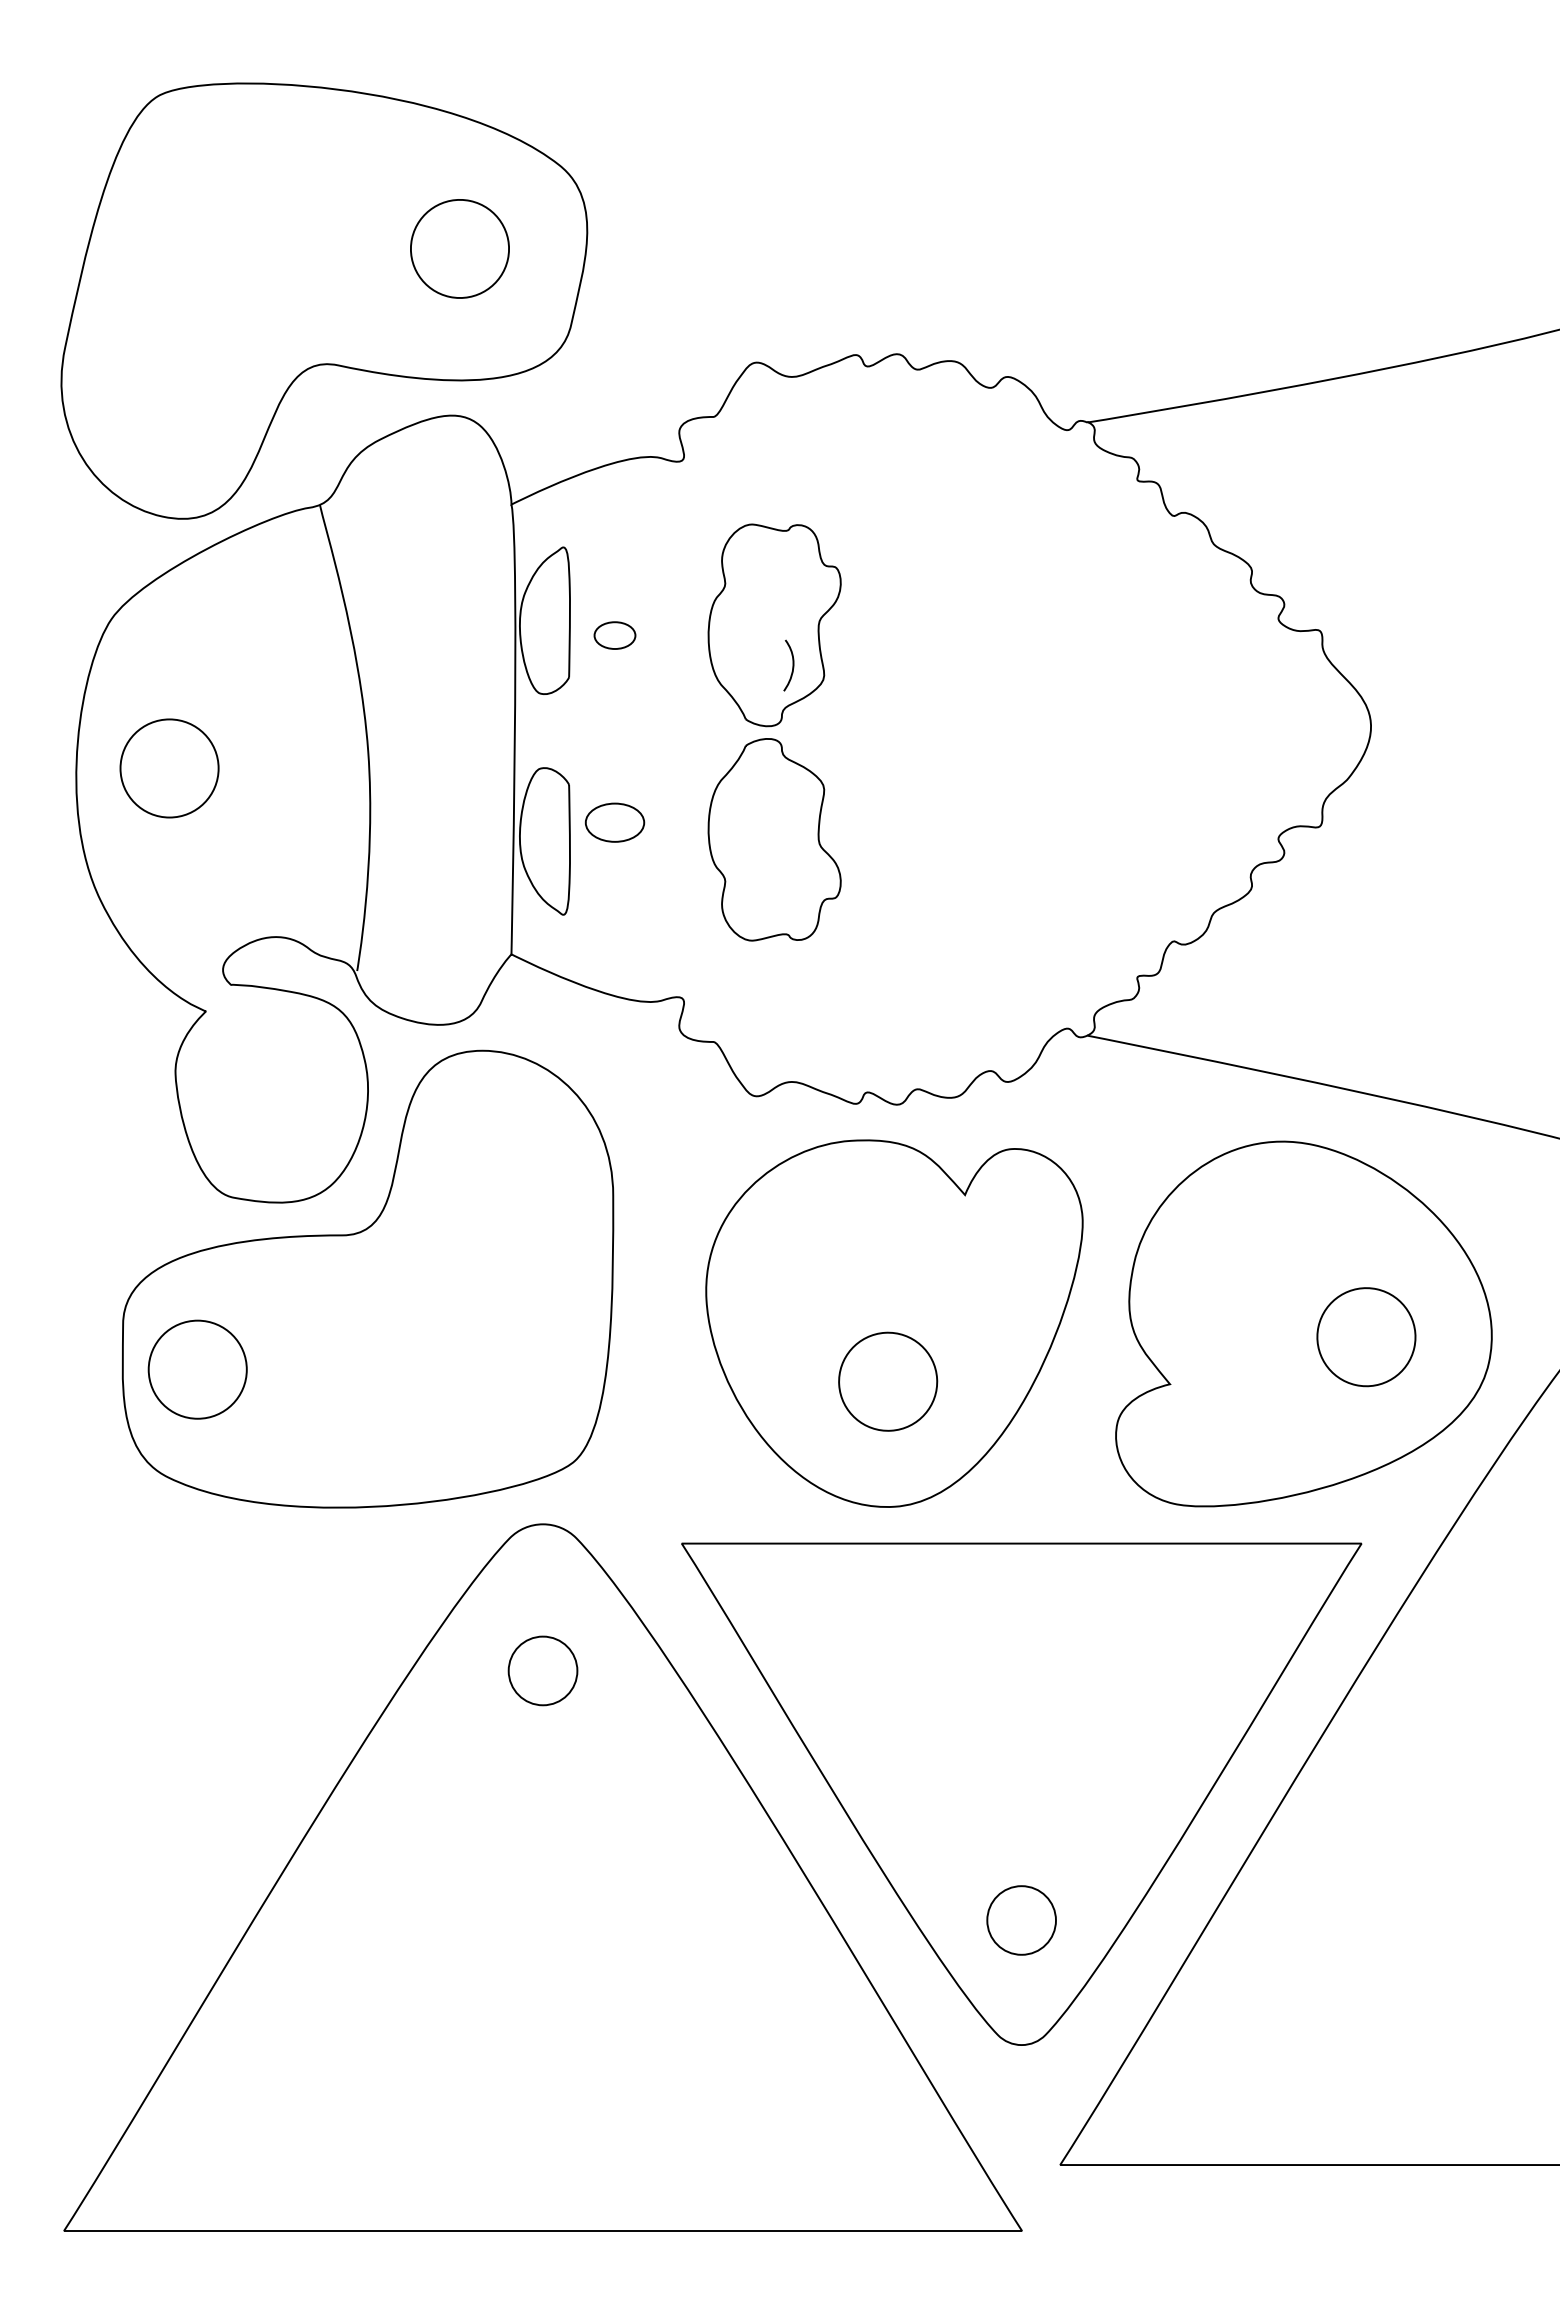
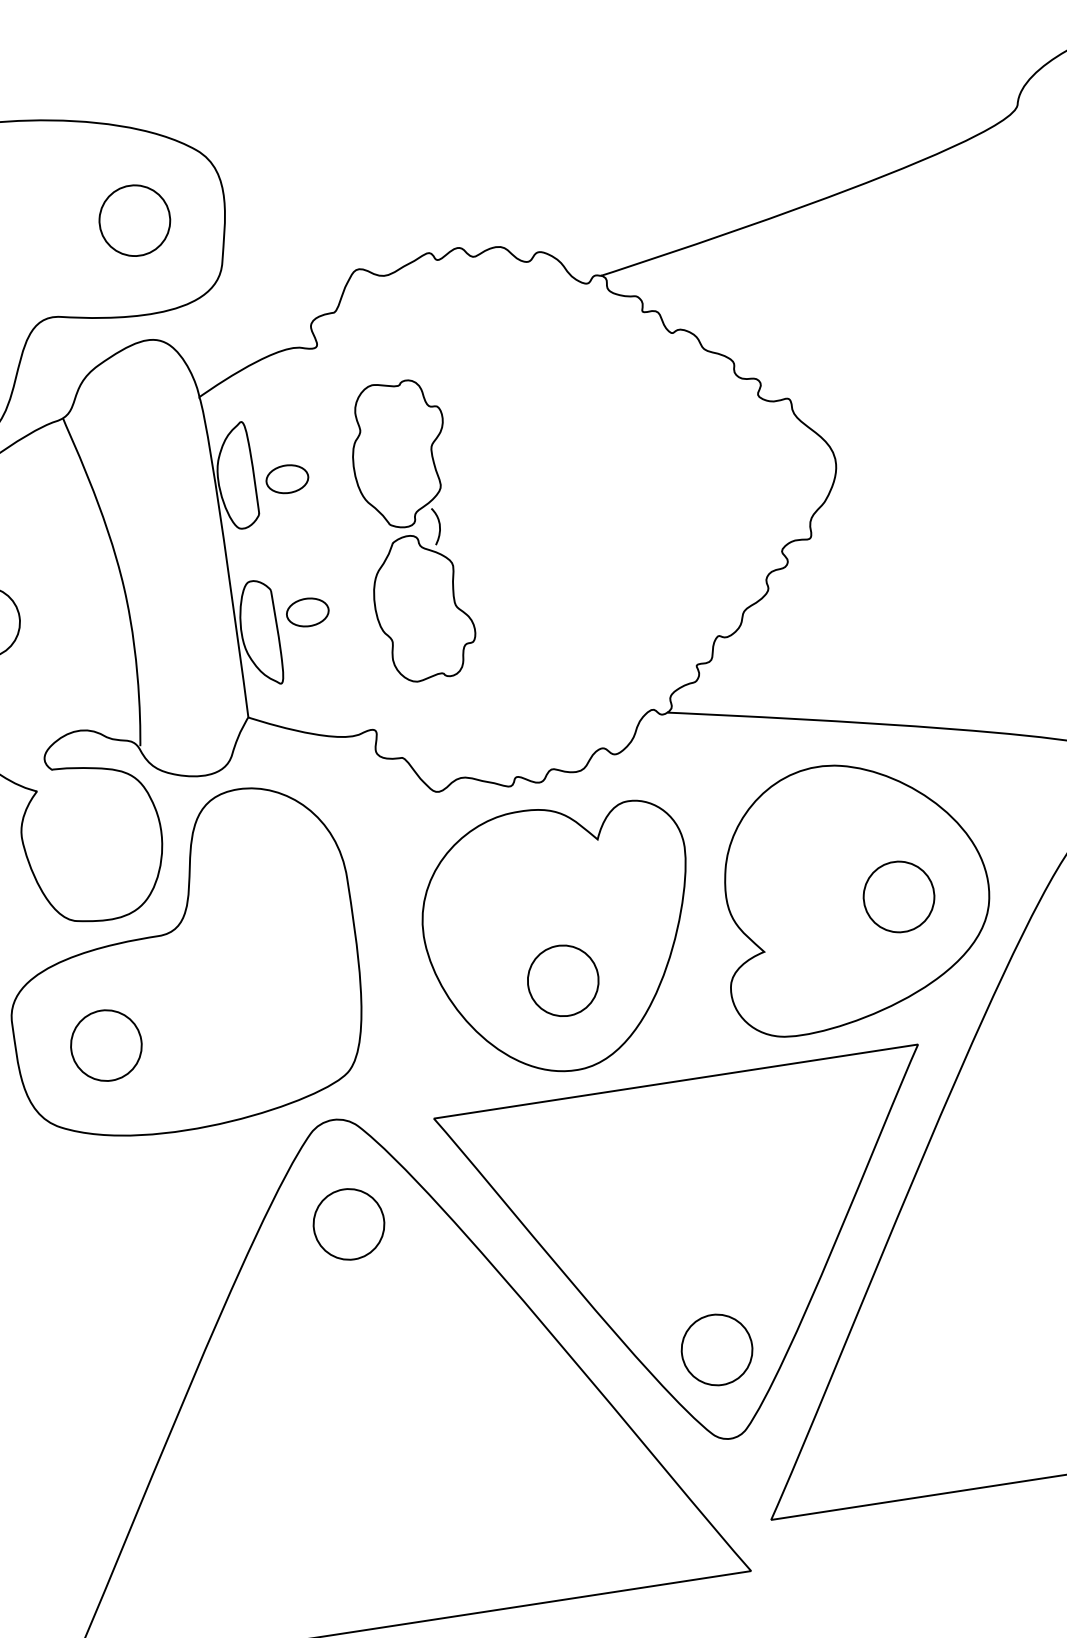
part: (614, 635) -> (287, 479), size x1.43
curve: (792, 665) -> (439, 525), moved
part: (197, 1369) -> (106, 1045), moved
part: (542, 1670) -> (348, 1224), size x1.43
part: (1021, 1920) -> (716, 1350), size x1.43

